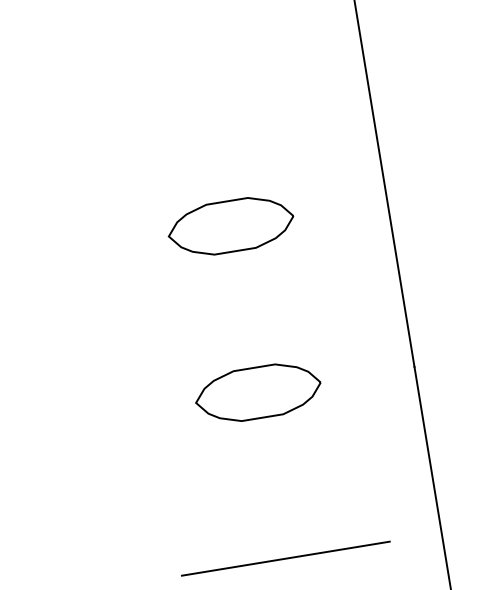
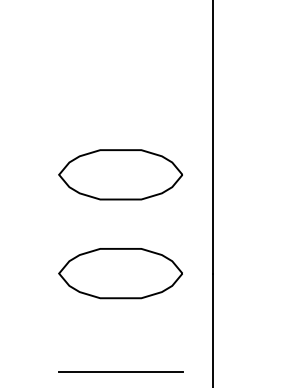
part: (230, 225) -> (120, 174), size x1.67
part: (258, 392) -> (120, 273), size x1.67

